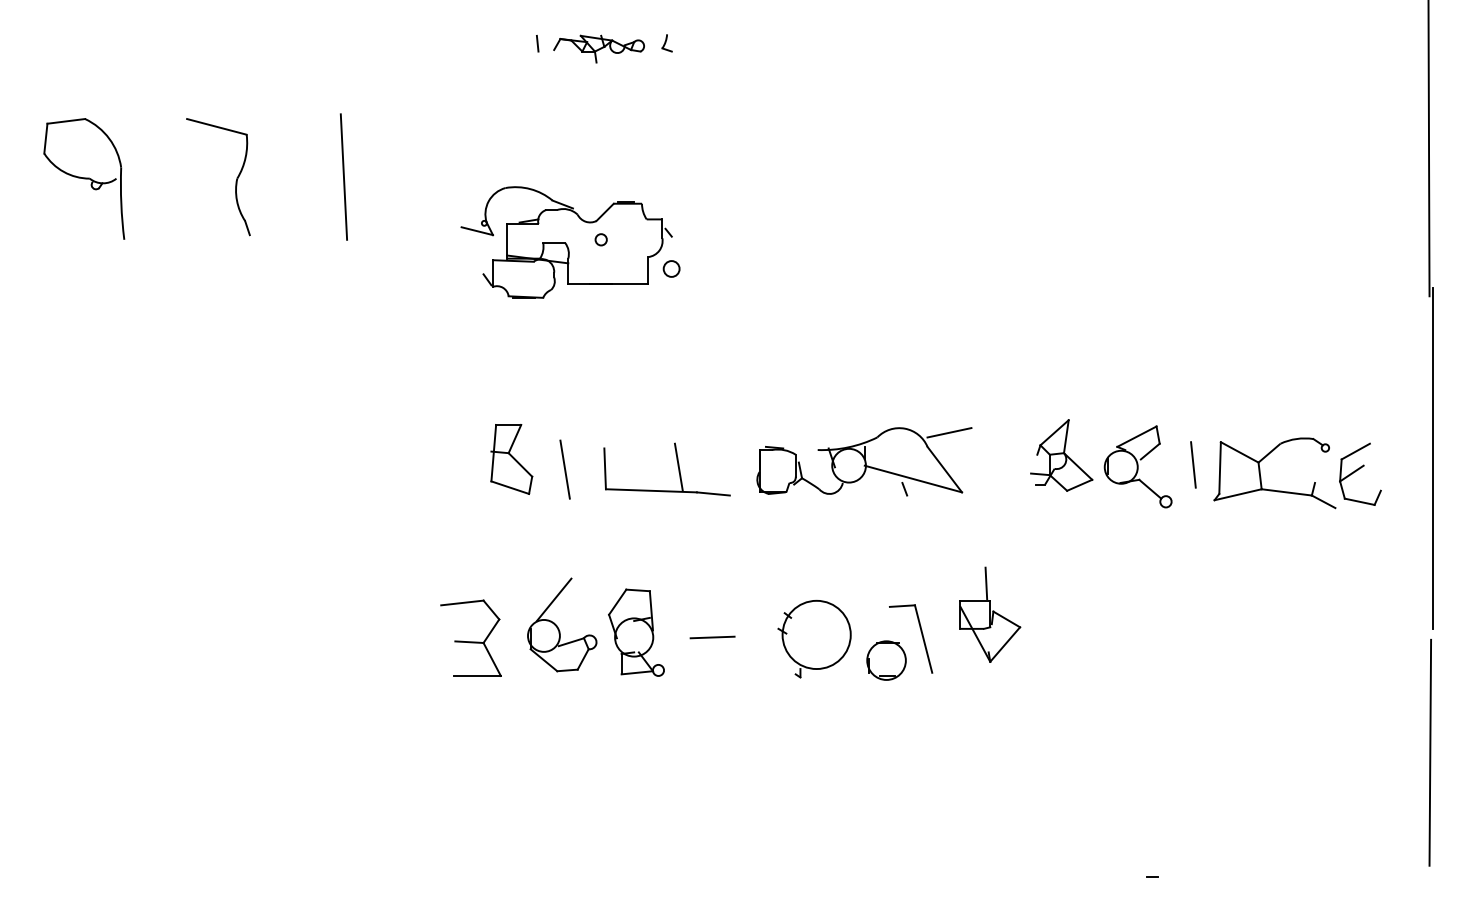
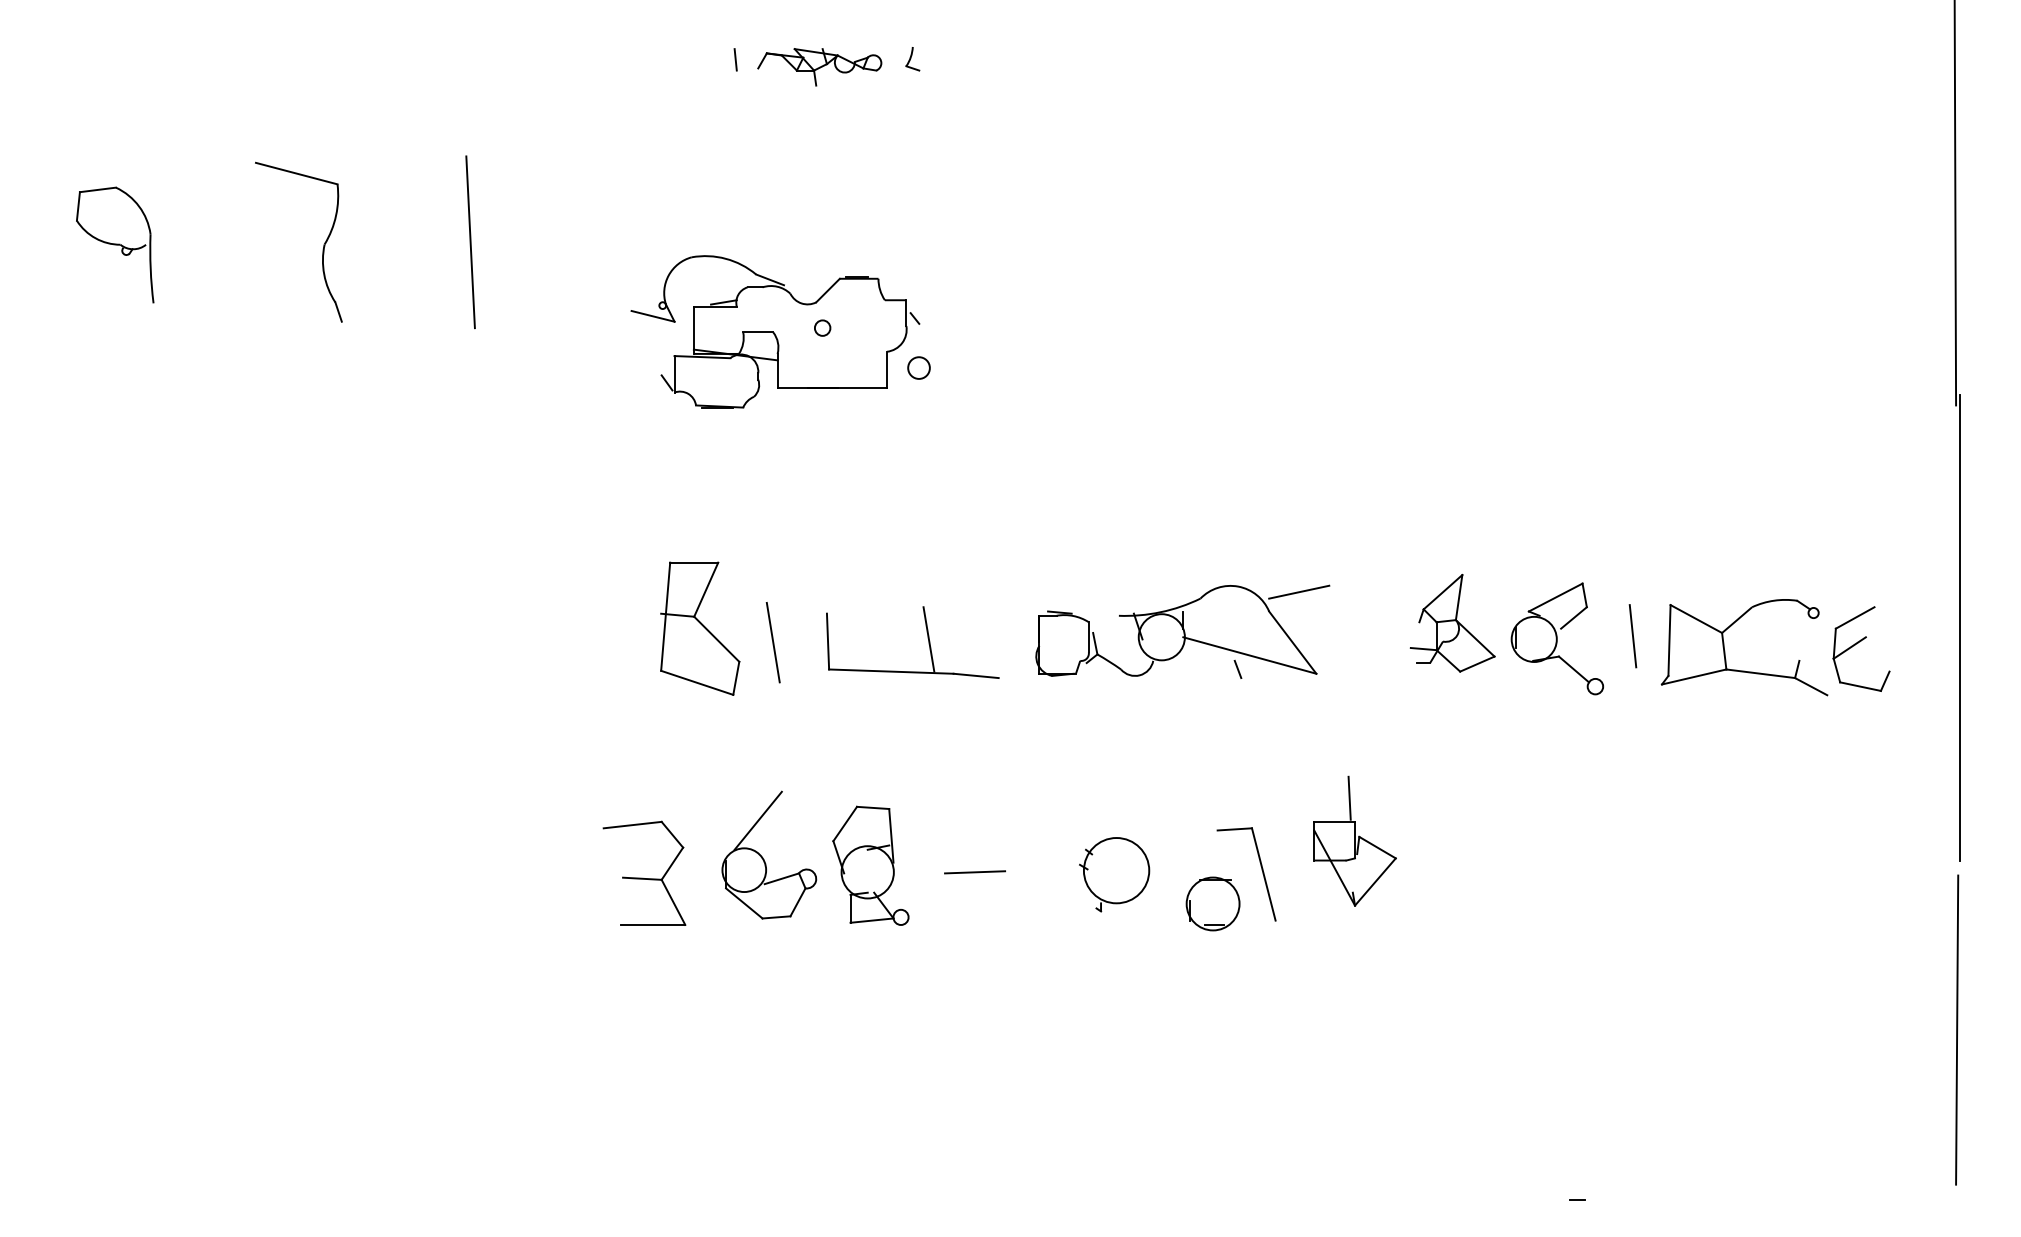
part: (83, 179) -> (114, 245), size x0.7
part: (511, 459) -> (700, 628), size x1.4
part: (814, 639) -> (1114, 874), size x0.7

